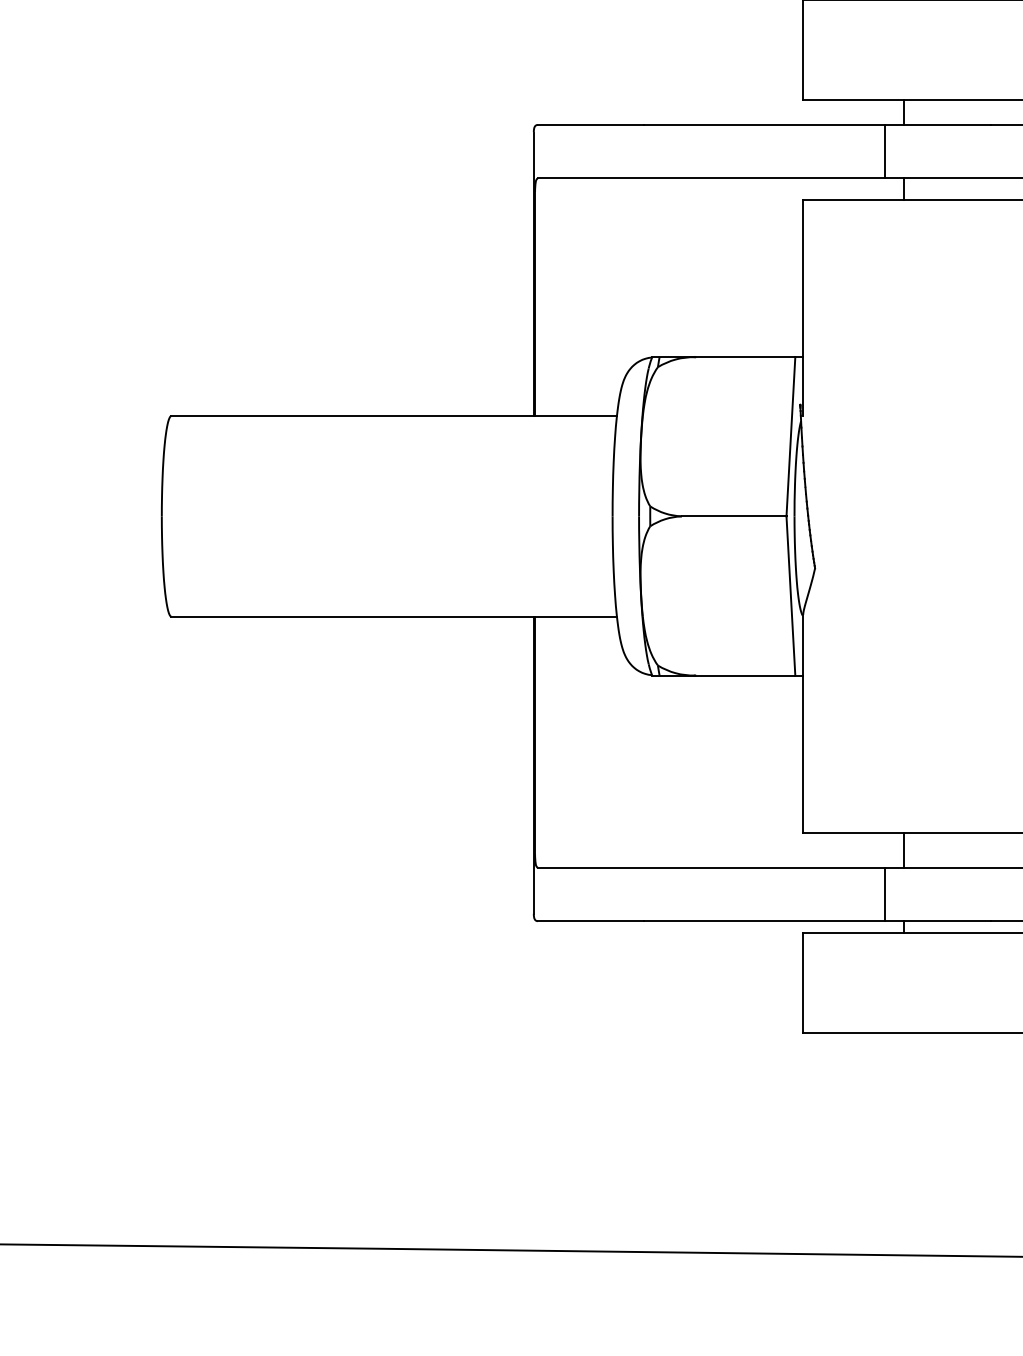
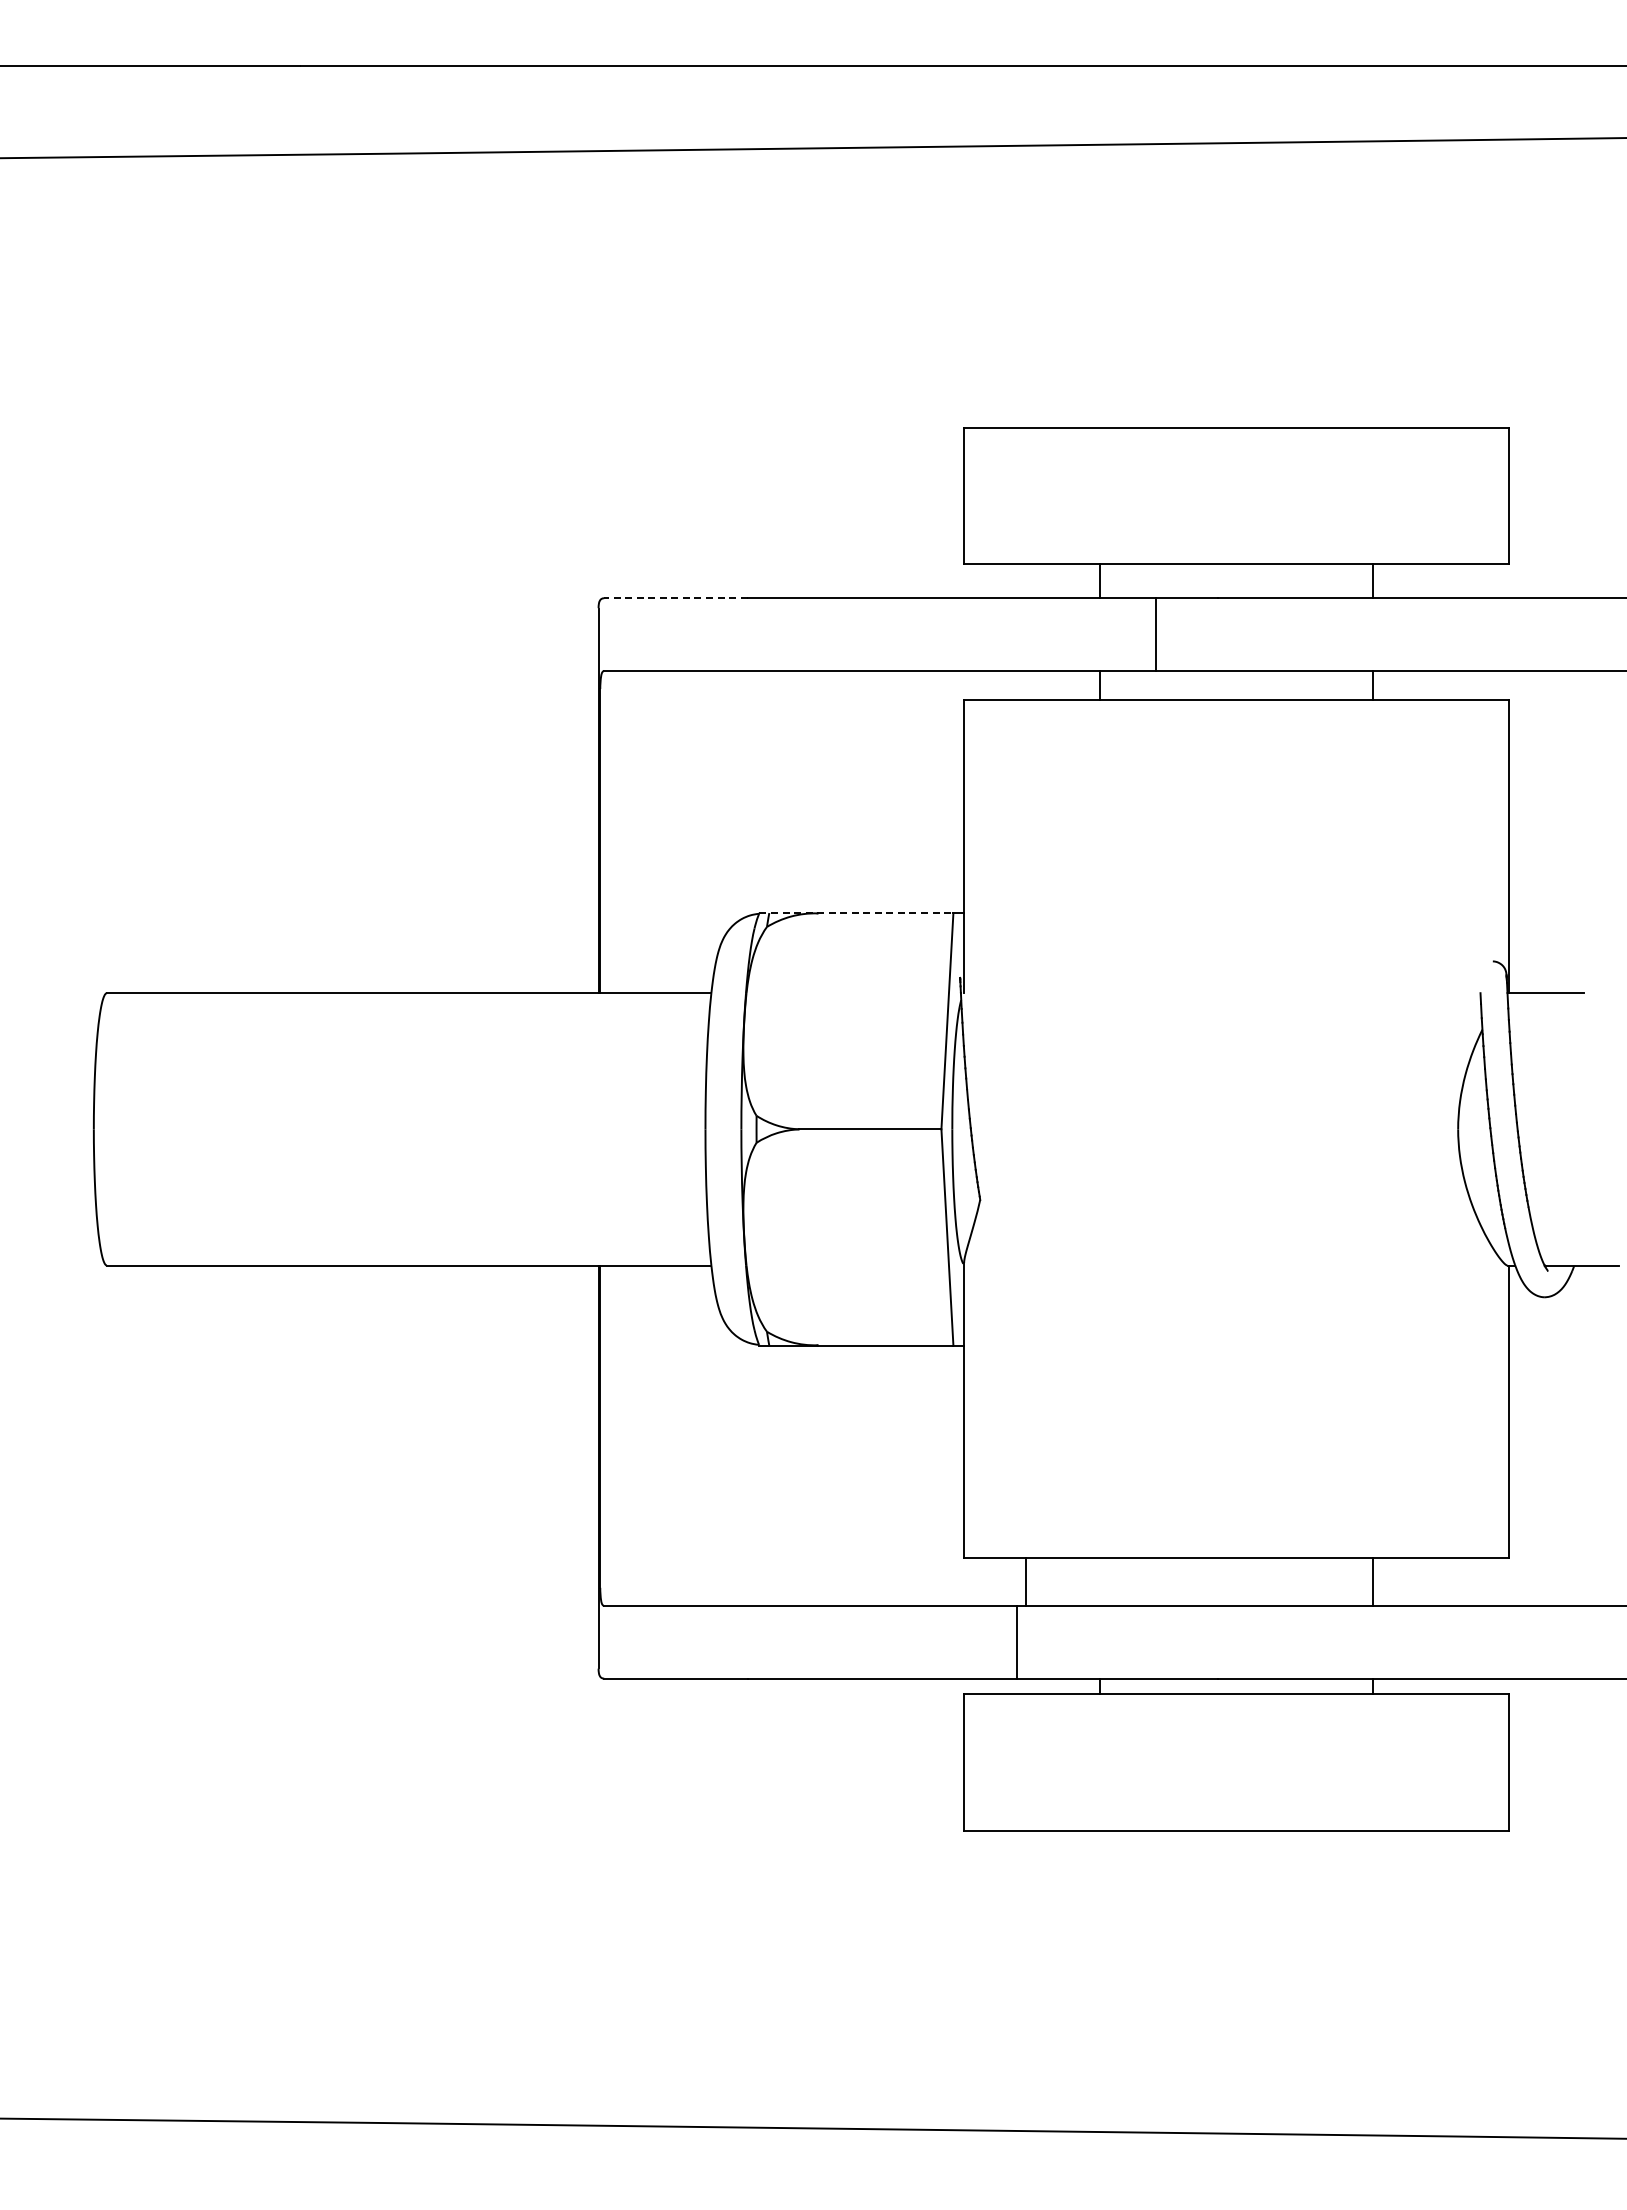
line: (590, 125) -> (675, 598), solid -> dashed
line: (885, 151) -> (1156, 634), moved
line: (723, 357) -> (856, 913), solid -> dashed
line: (903, 849) -> (1026, 1581), moved
line: (885, 893) -> (1017, 1641), moved

